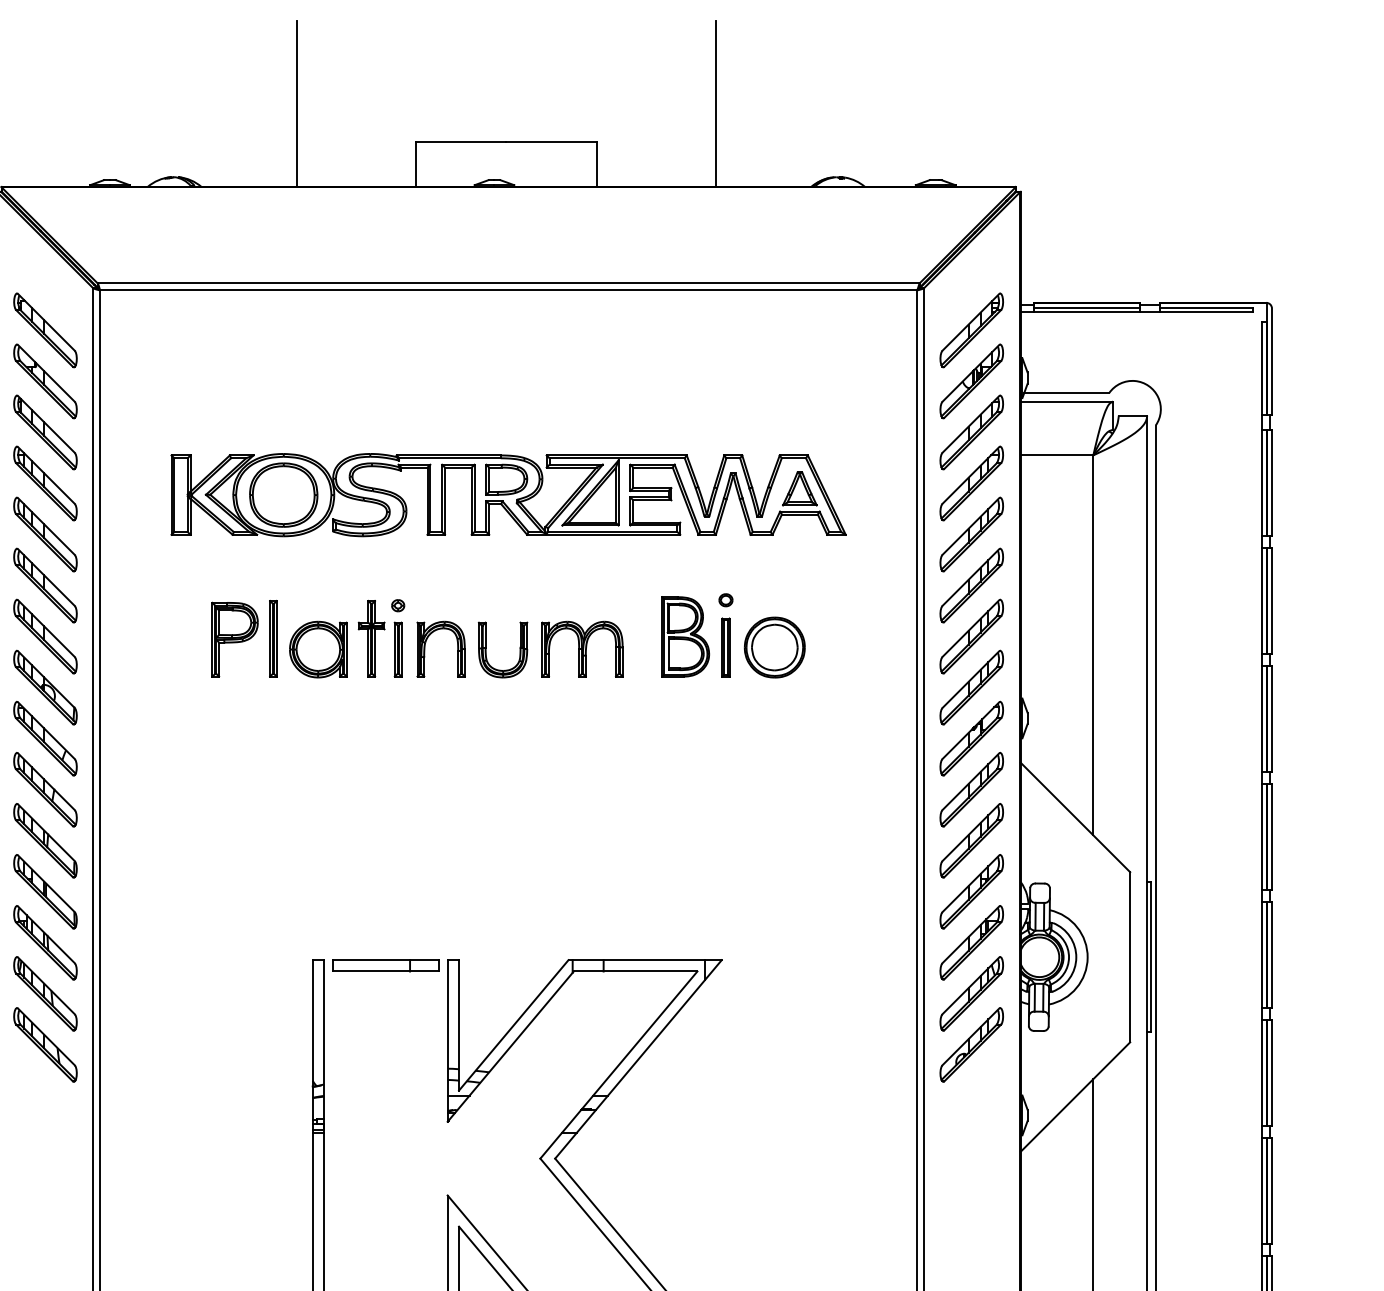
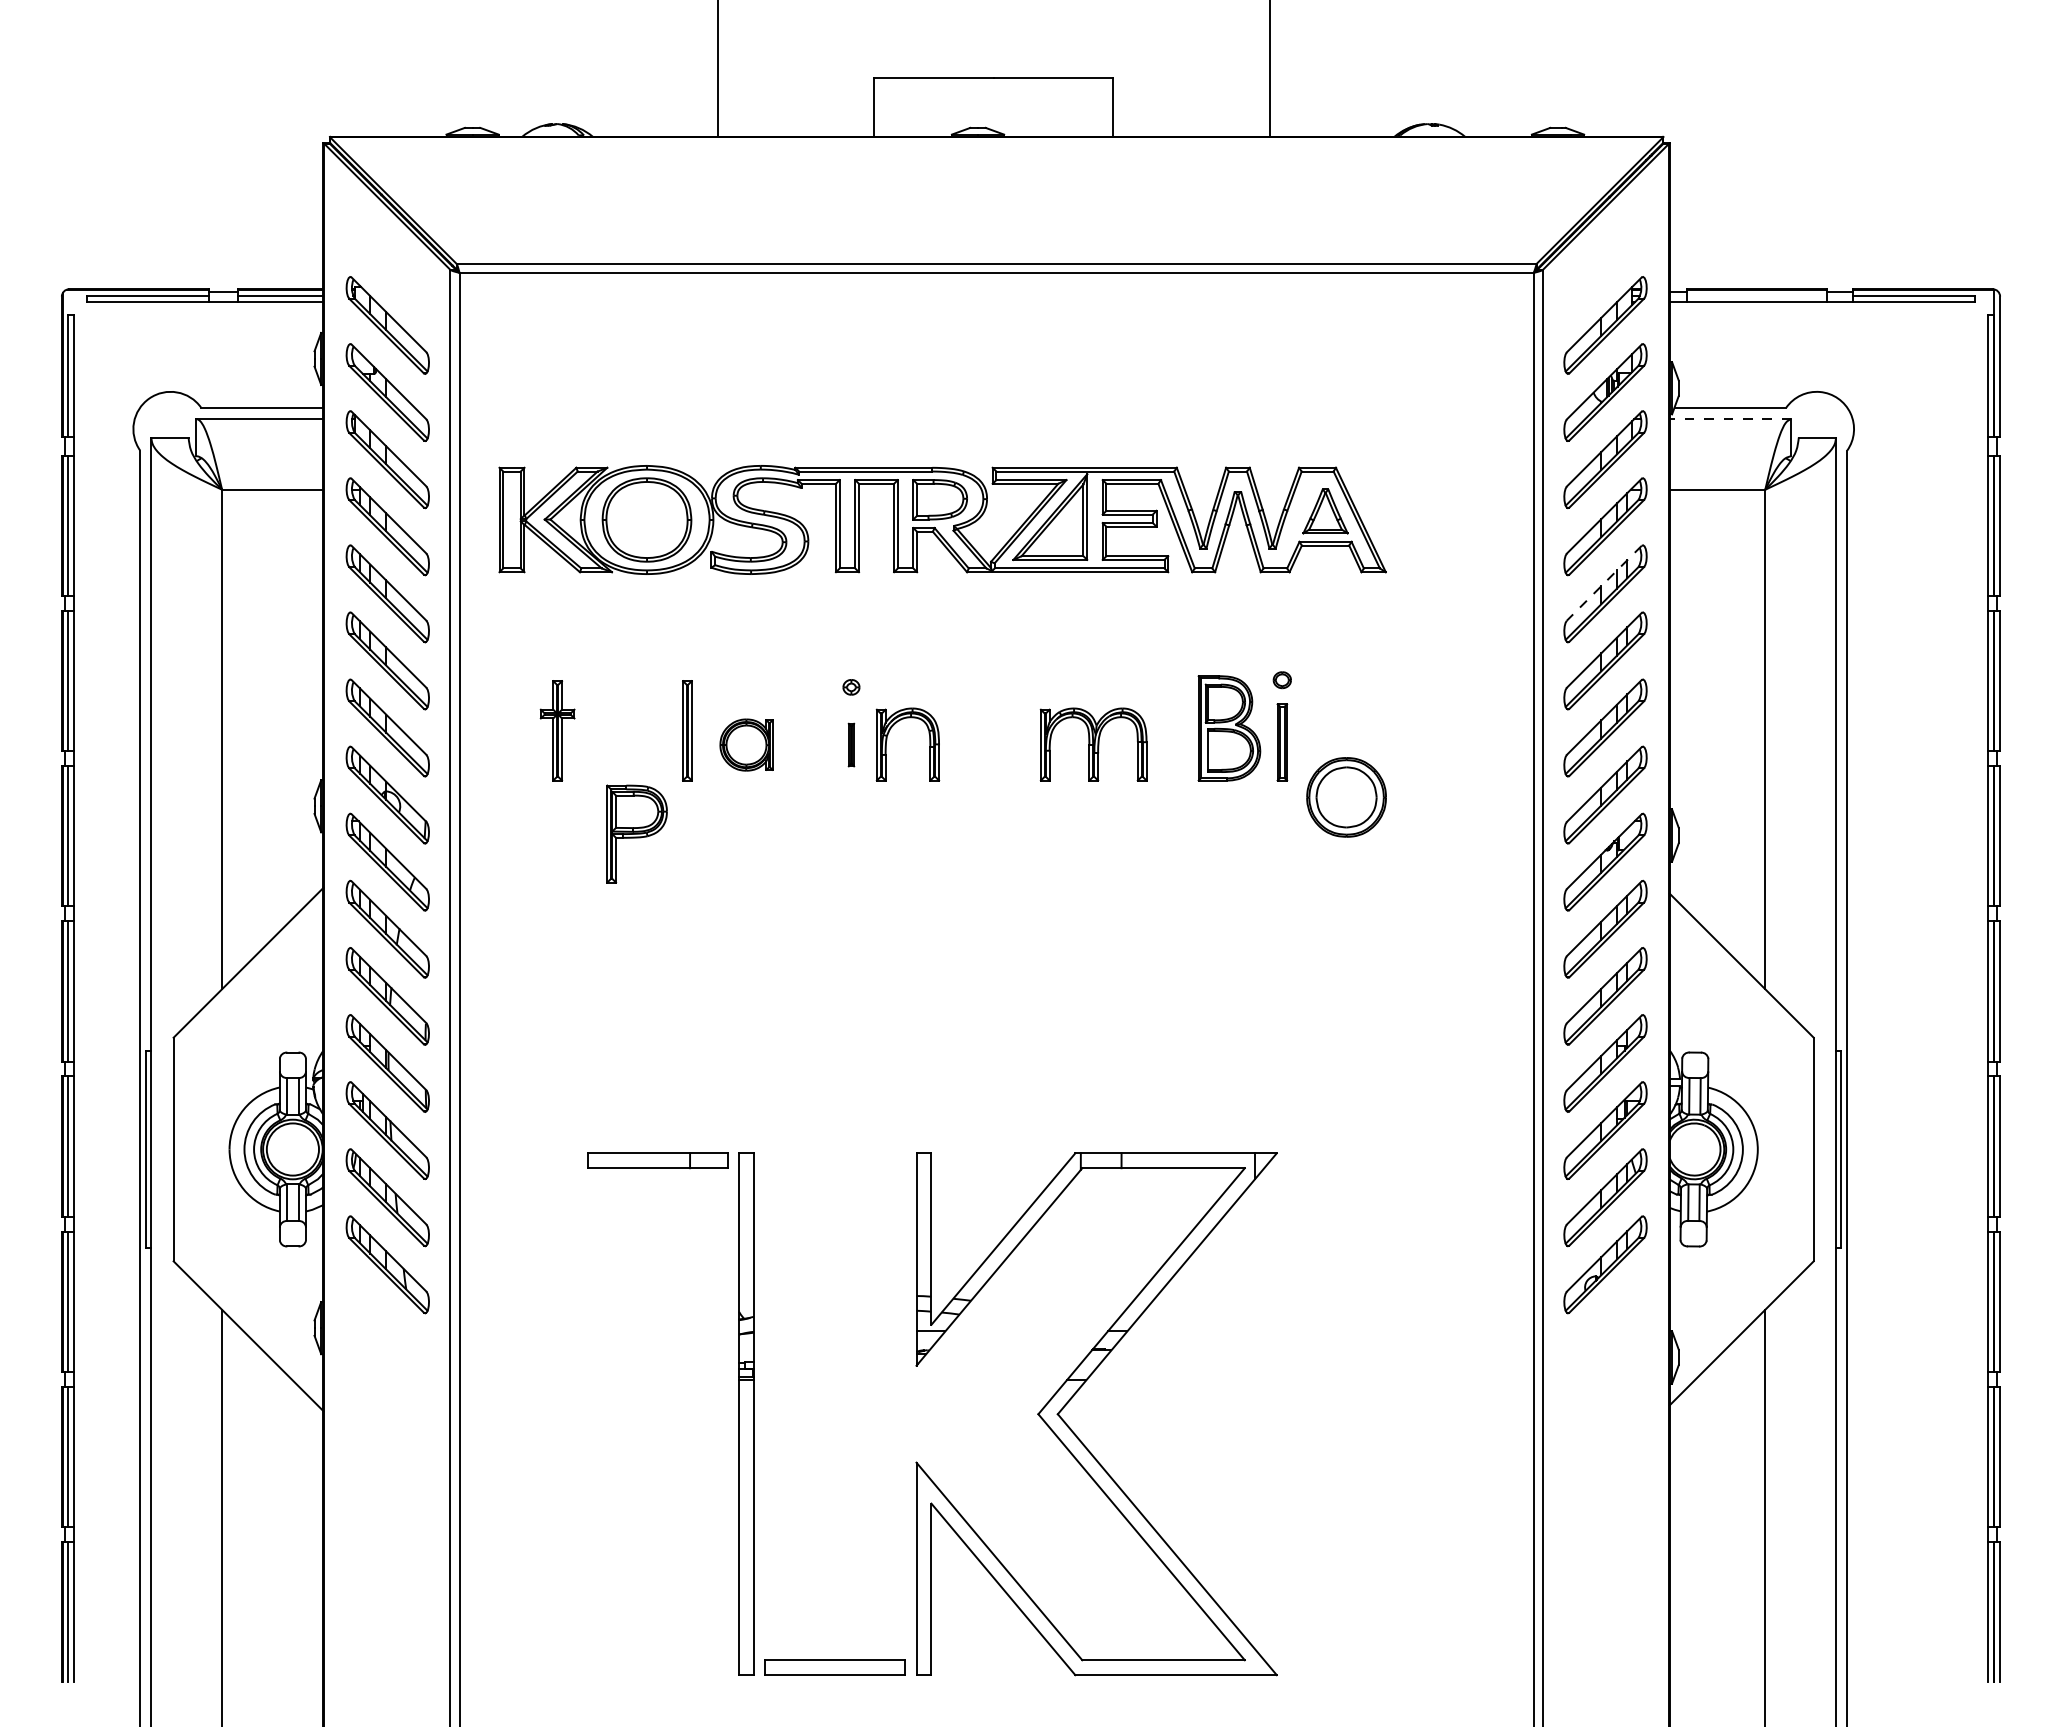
line: (1087, 307) -> (1757, 295), removed
line: (1066, 401) -> (1730, 418), solid -> dashed
part: (508, 494) -> (942, 519), moved
line: (971, 526) -> (1604, 583), solid -> dashed
part: (371, 638) -> (557, 730), moved
part: (234, 639) -> (636, 833), moved
part: (774, 647) -> (1346, 797), moved
part: (318, 649) -> (746, 744), size x0.7
part: (398, 649) -> (851, 744), size x0.6
part: (486, 649) -> (967, 745), removed
part: (385, 965) -> (657, 1160), moved

